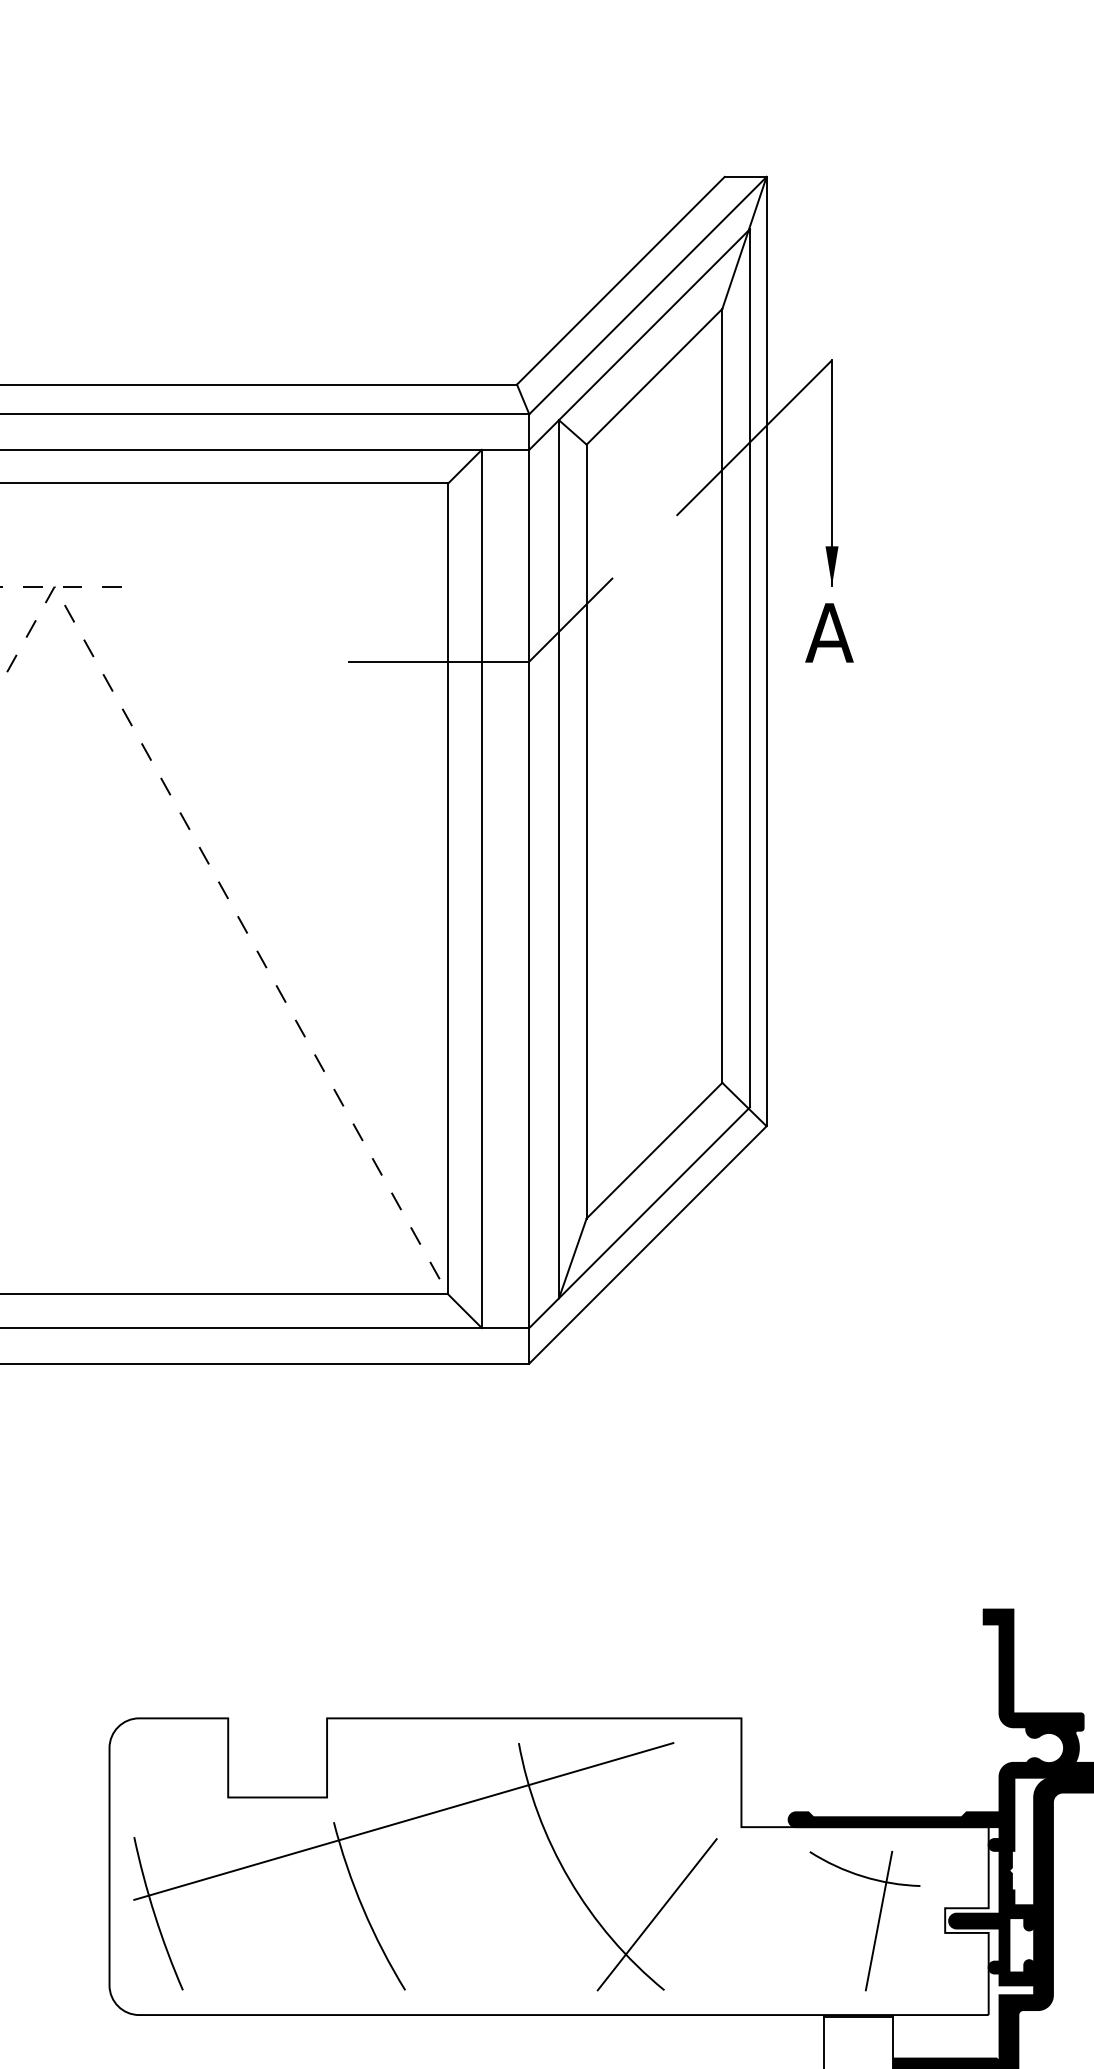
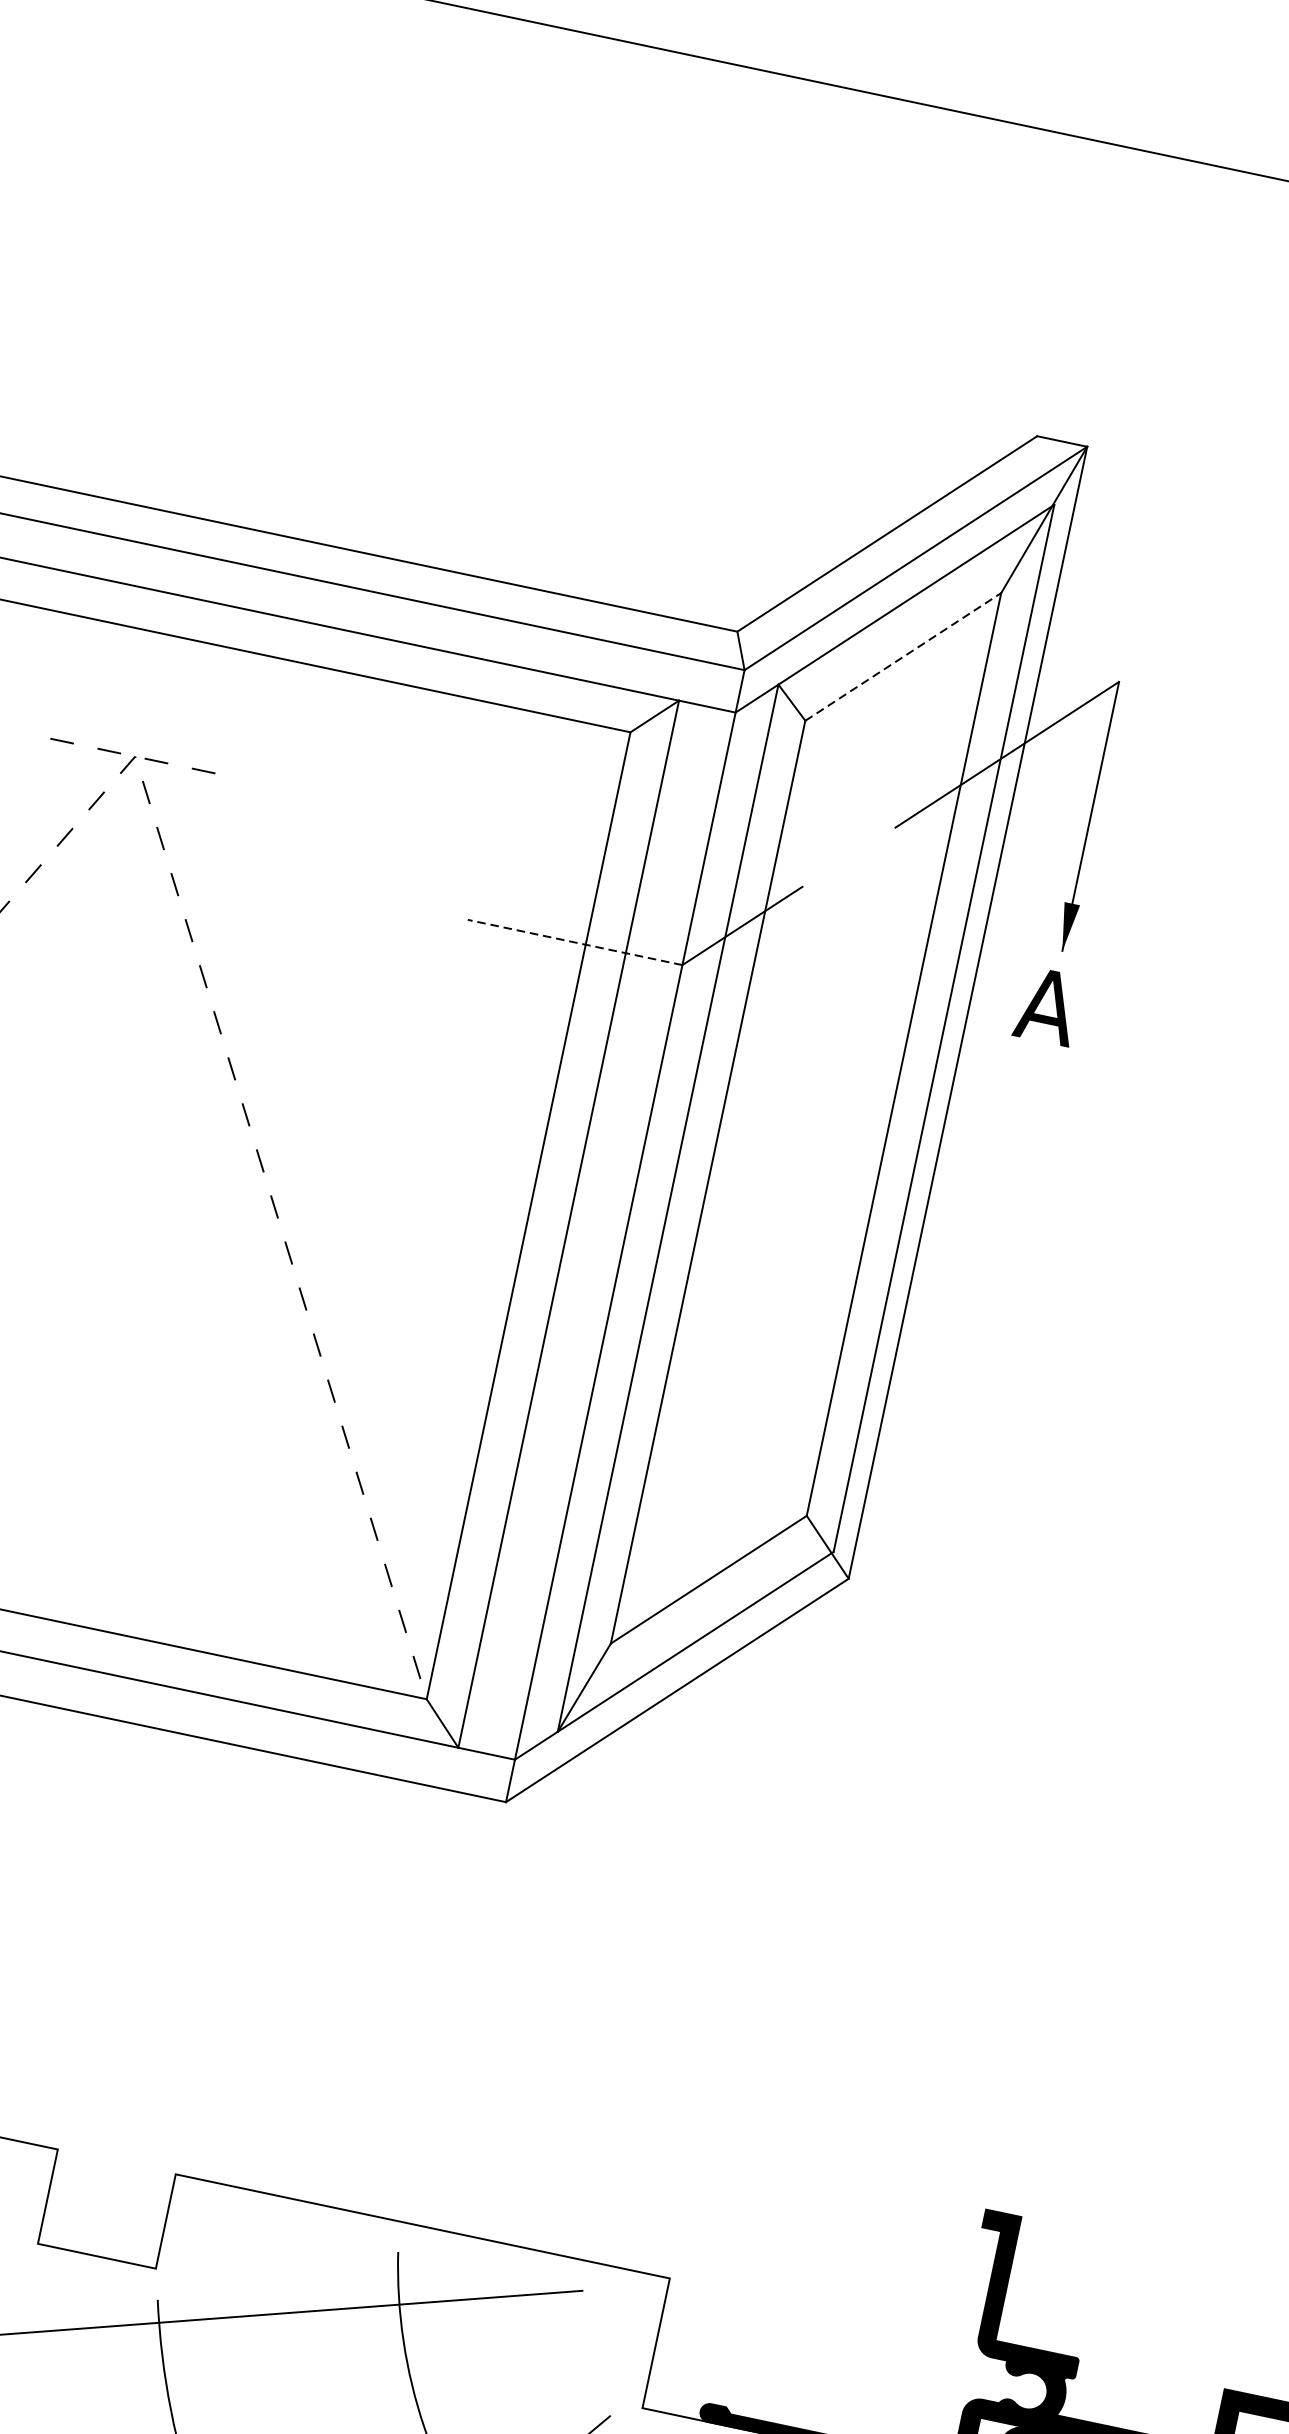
line: (654, 376) -> (903, 656), solid -> dashed
line: (439, 661) -> (575, 942), solid -> dashed

